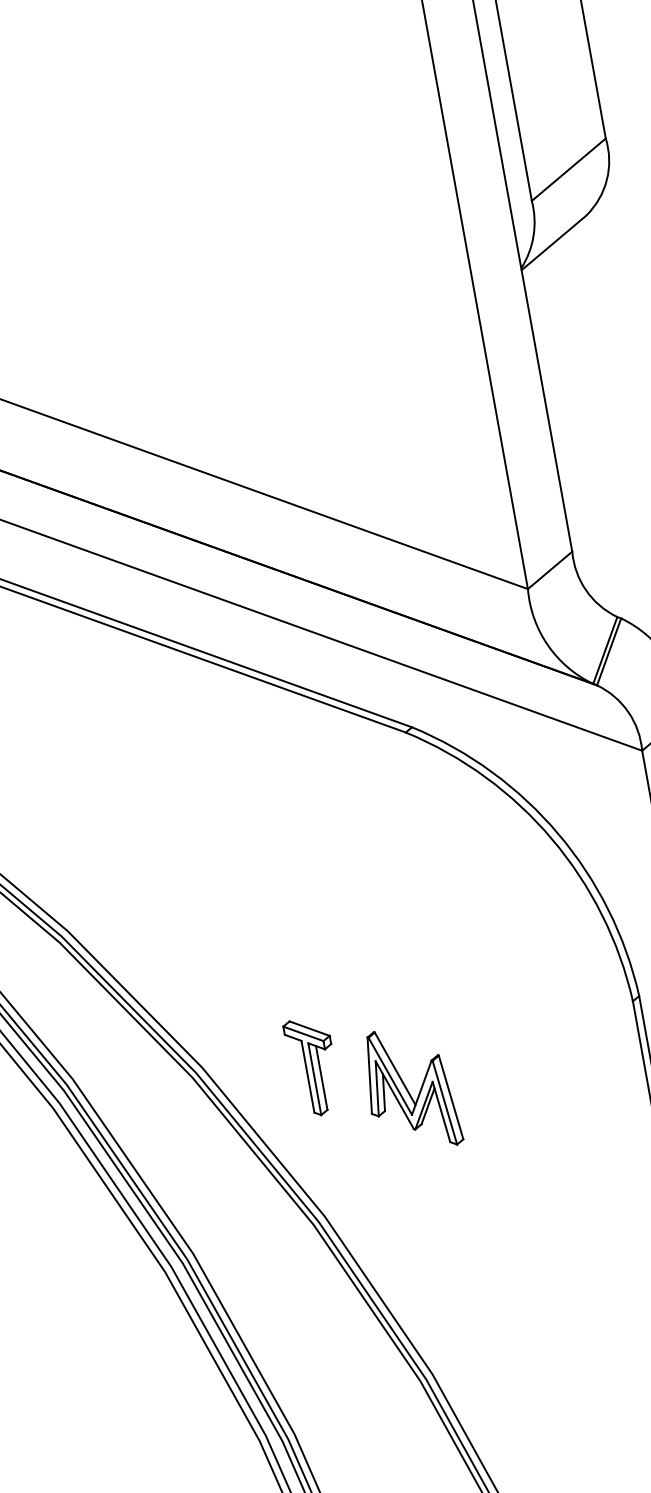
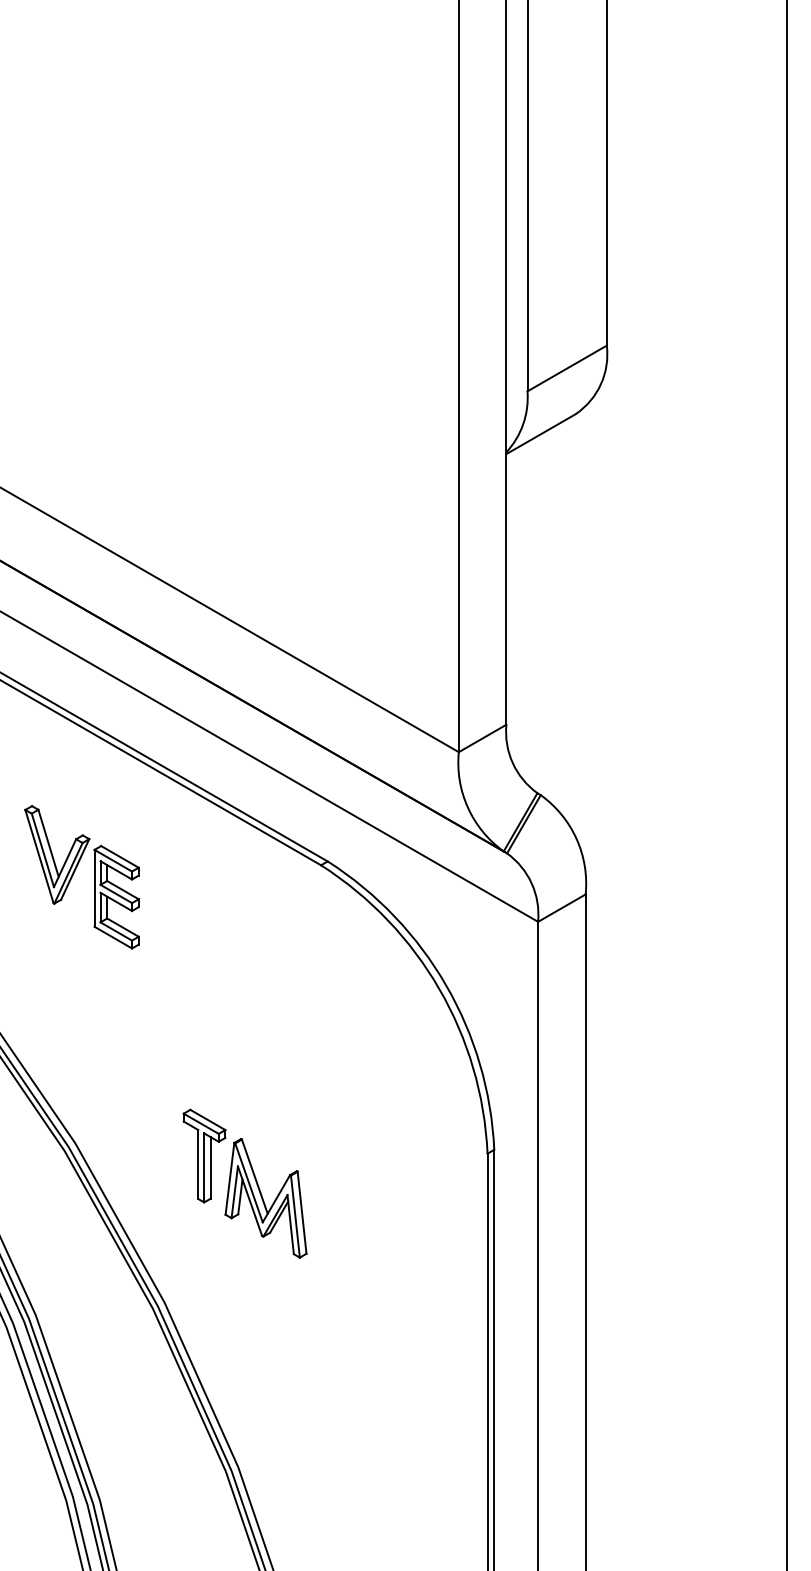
part: (150, 787) -> (74, 873), added
part: (312, 1066) -> (204, 1155), moved

